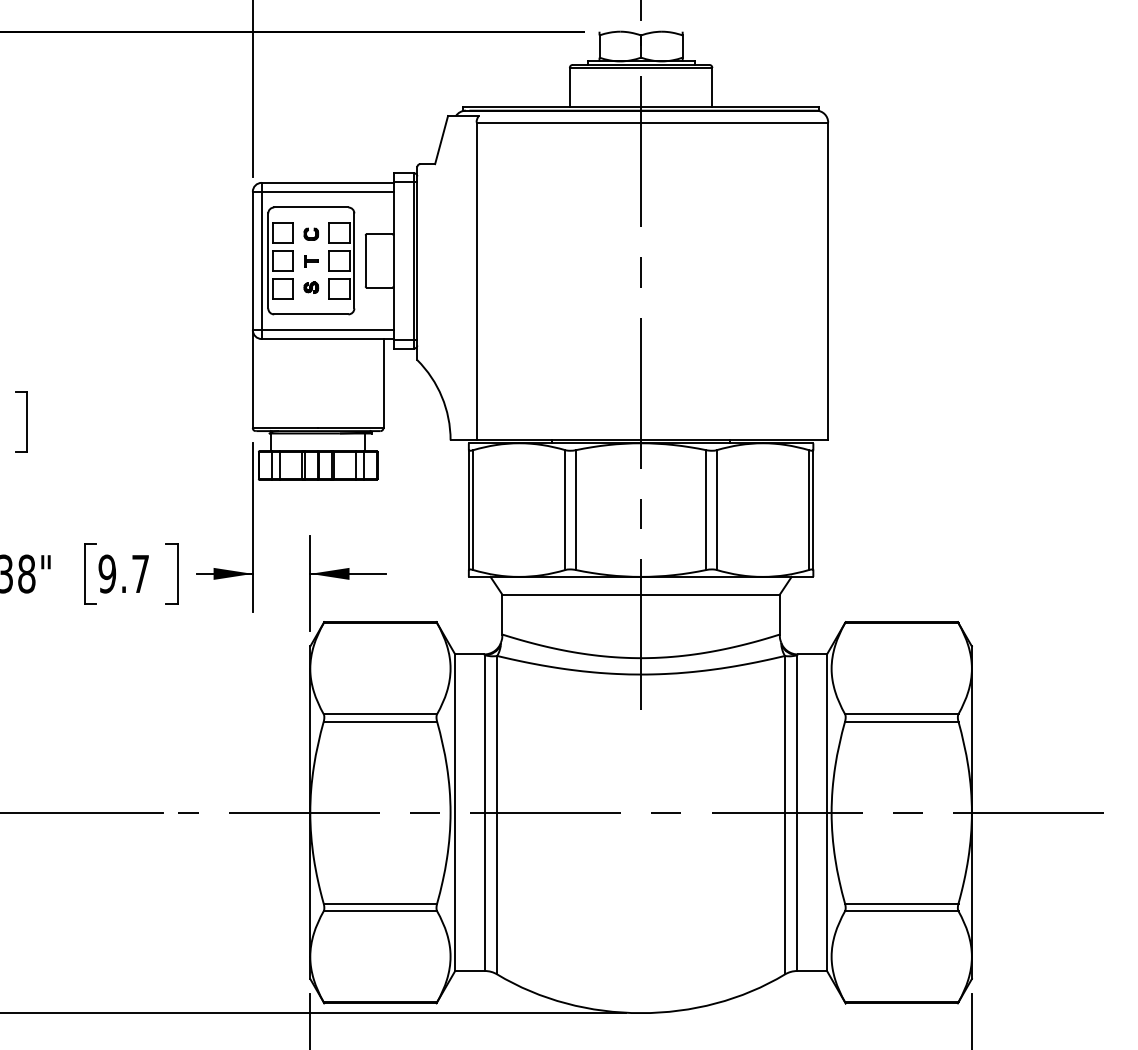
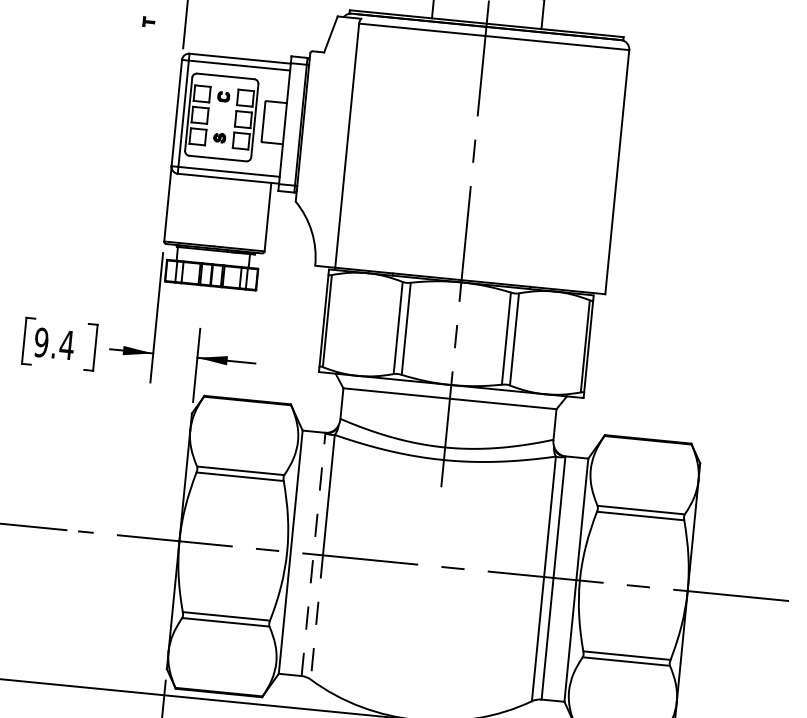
part: (311, 261) -> (149, 22), moved
text: (140, 573) -> (66, 344), 9.7 -> 9.4
line: (484, 813) -> (313, 555), solid -> dashed
line: (497, 893) -> (317, 617), solid -> dashed

